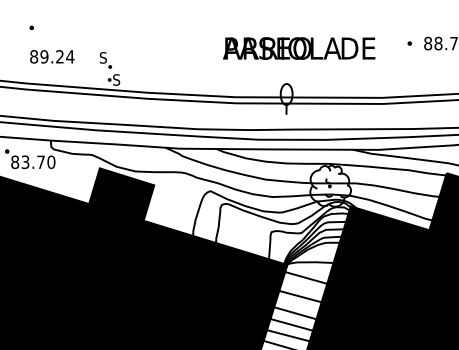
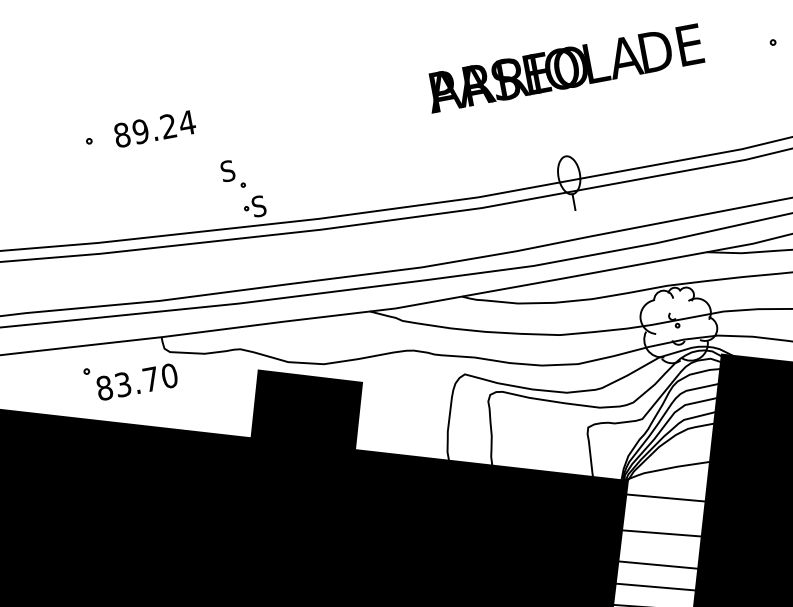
text: (299, 48) -> (565, 68), moved
text: (52, 56) -> (155, 128), moved

